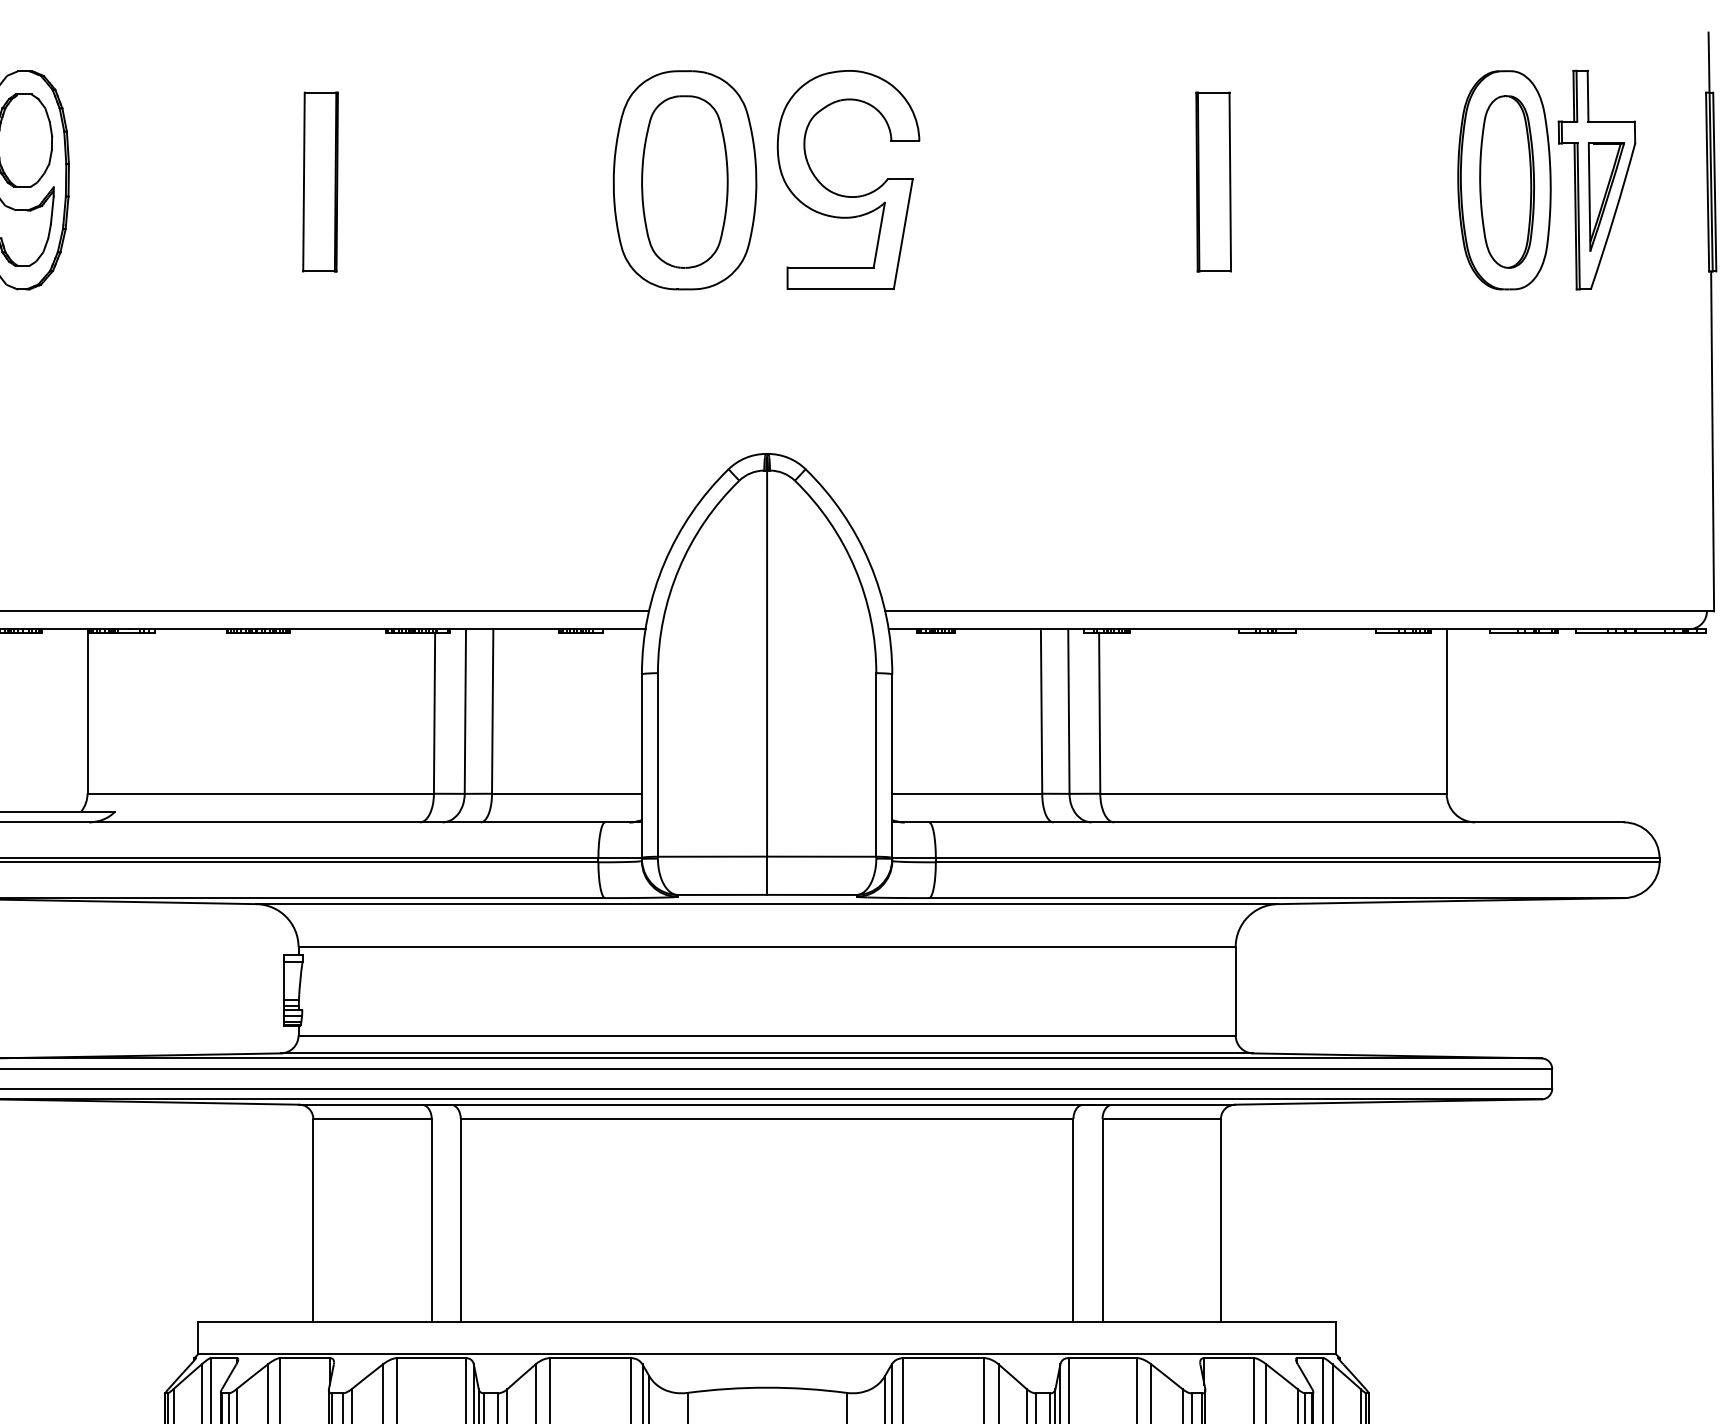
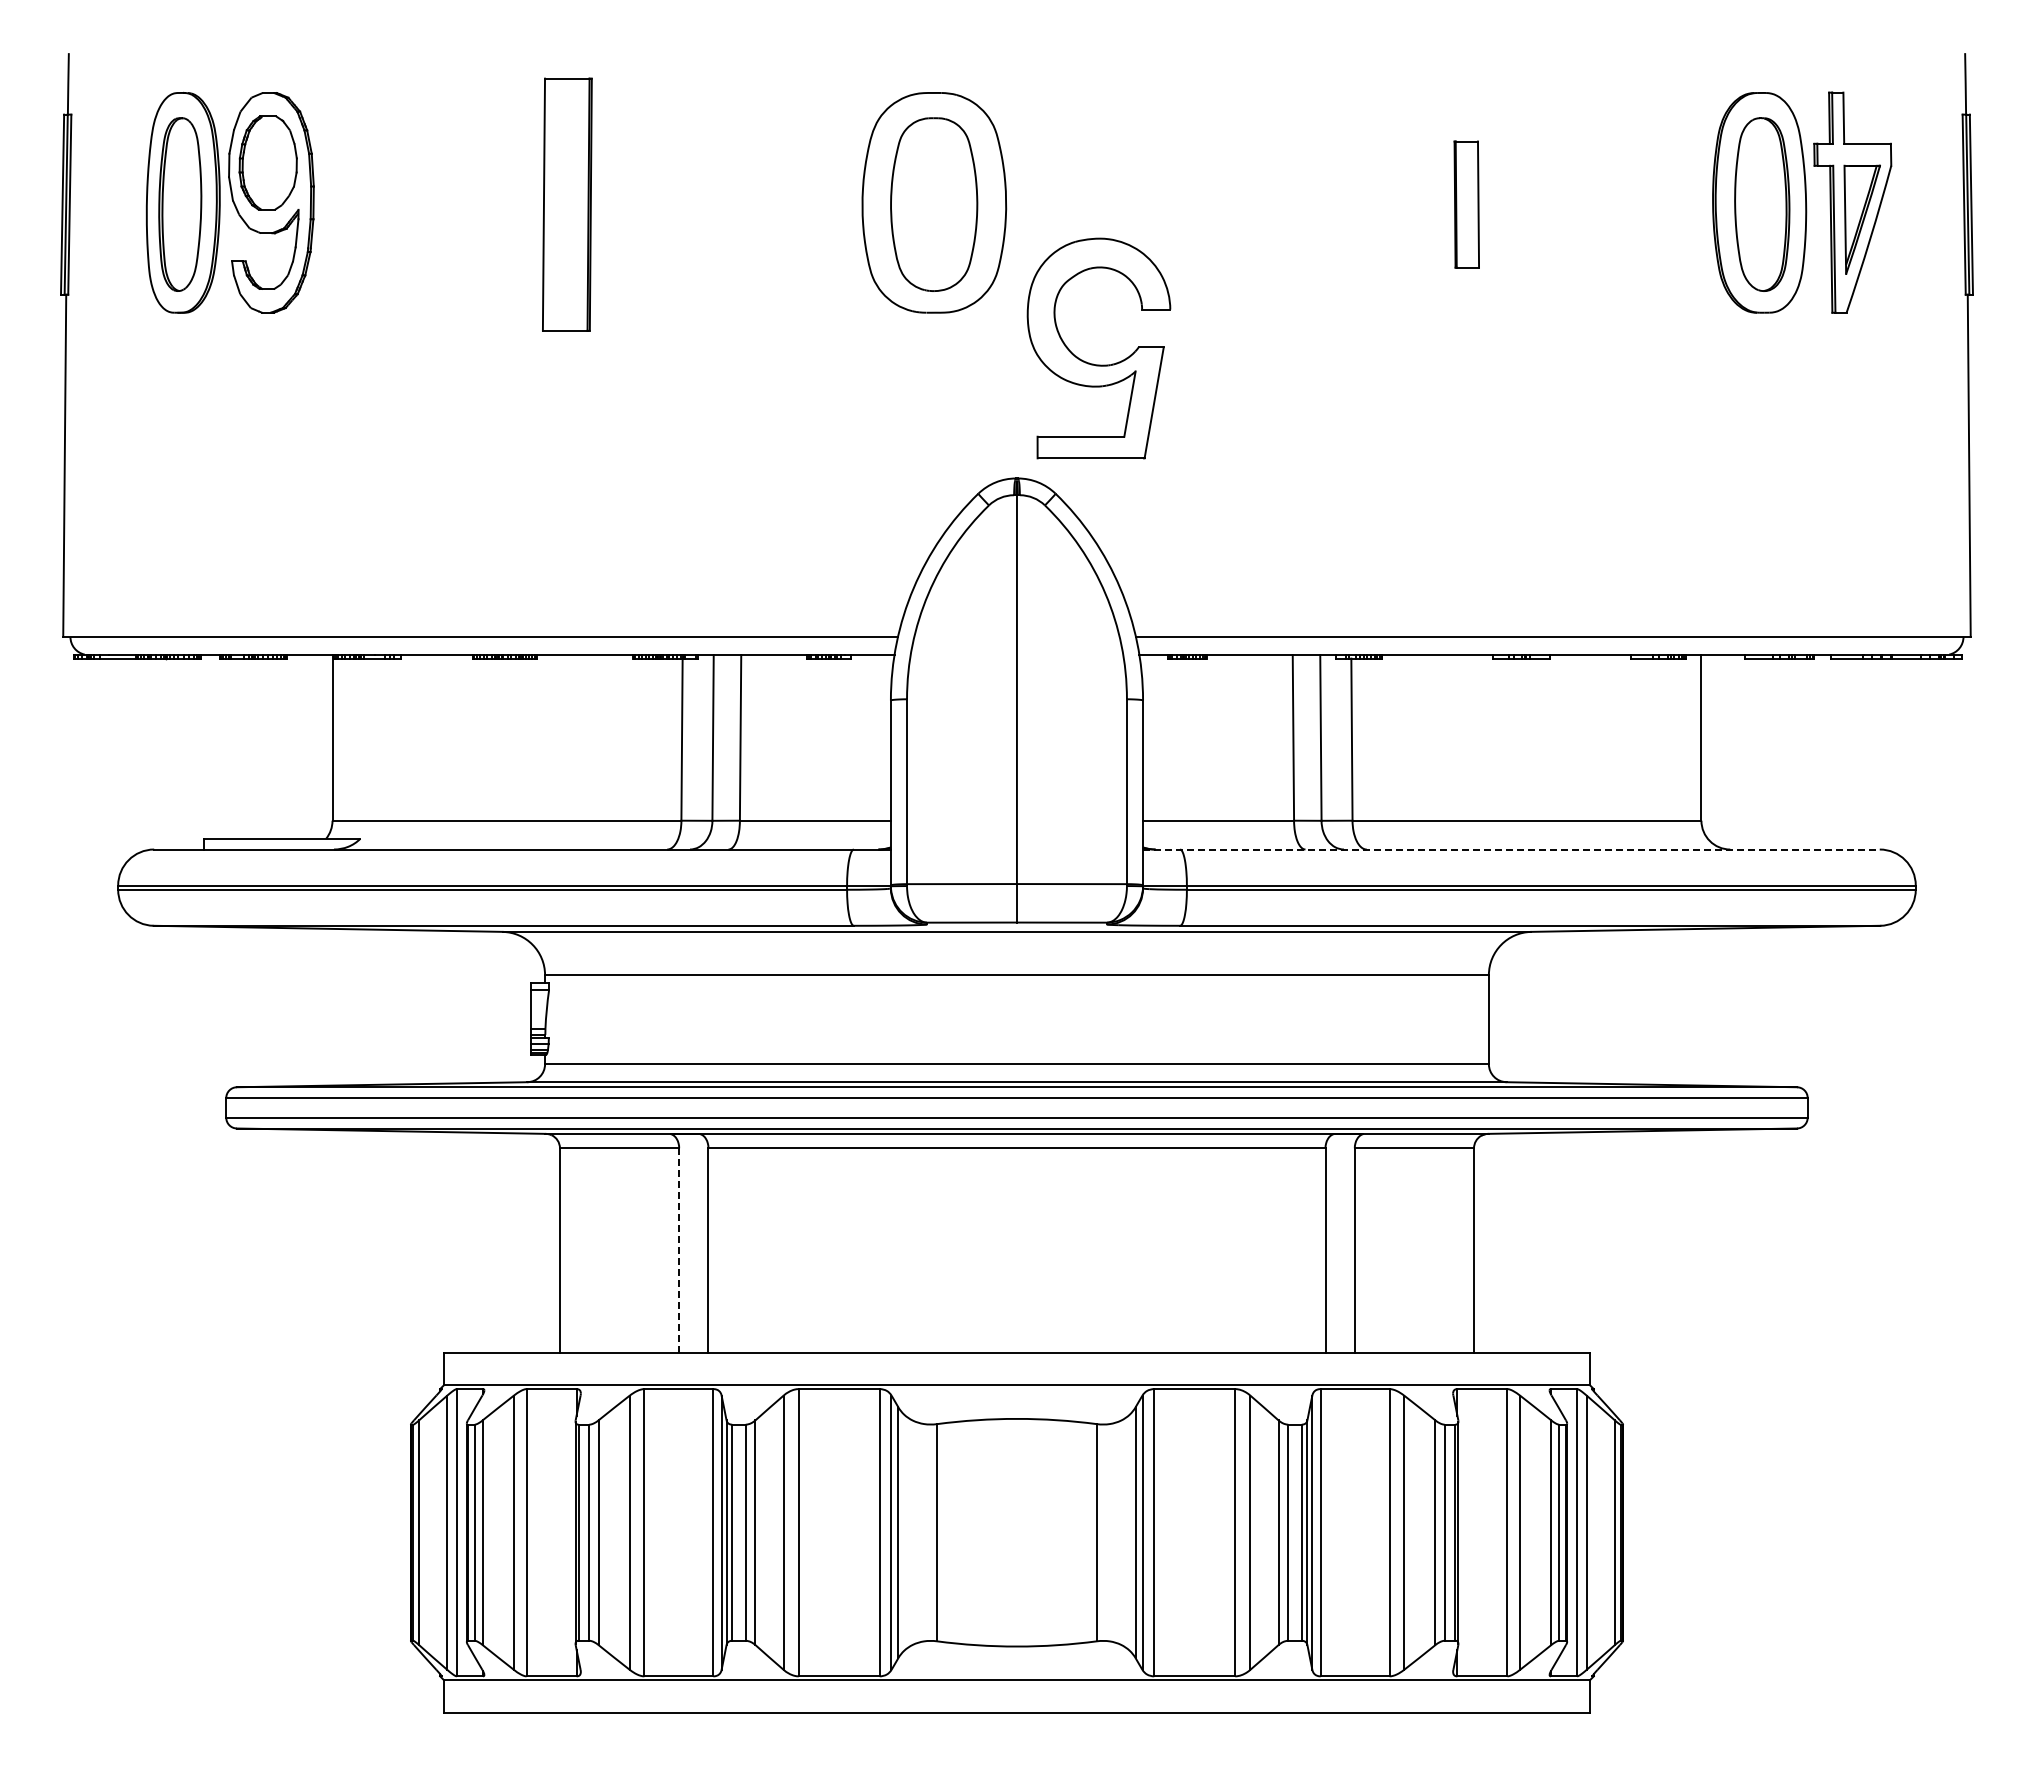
part: (319, 181) -> (566, 204), size x1.4
part: (1213, 181) -> (1466, 204), size x0.7
part: (843, 194) -> (1093, 363), moved
line: (1258, 822) -> (1511, 849), solid -> dashed
line: (432, 1220) -> (679, 1250), solid -> dashed

